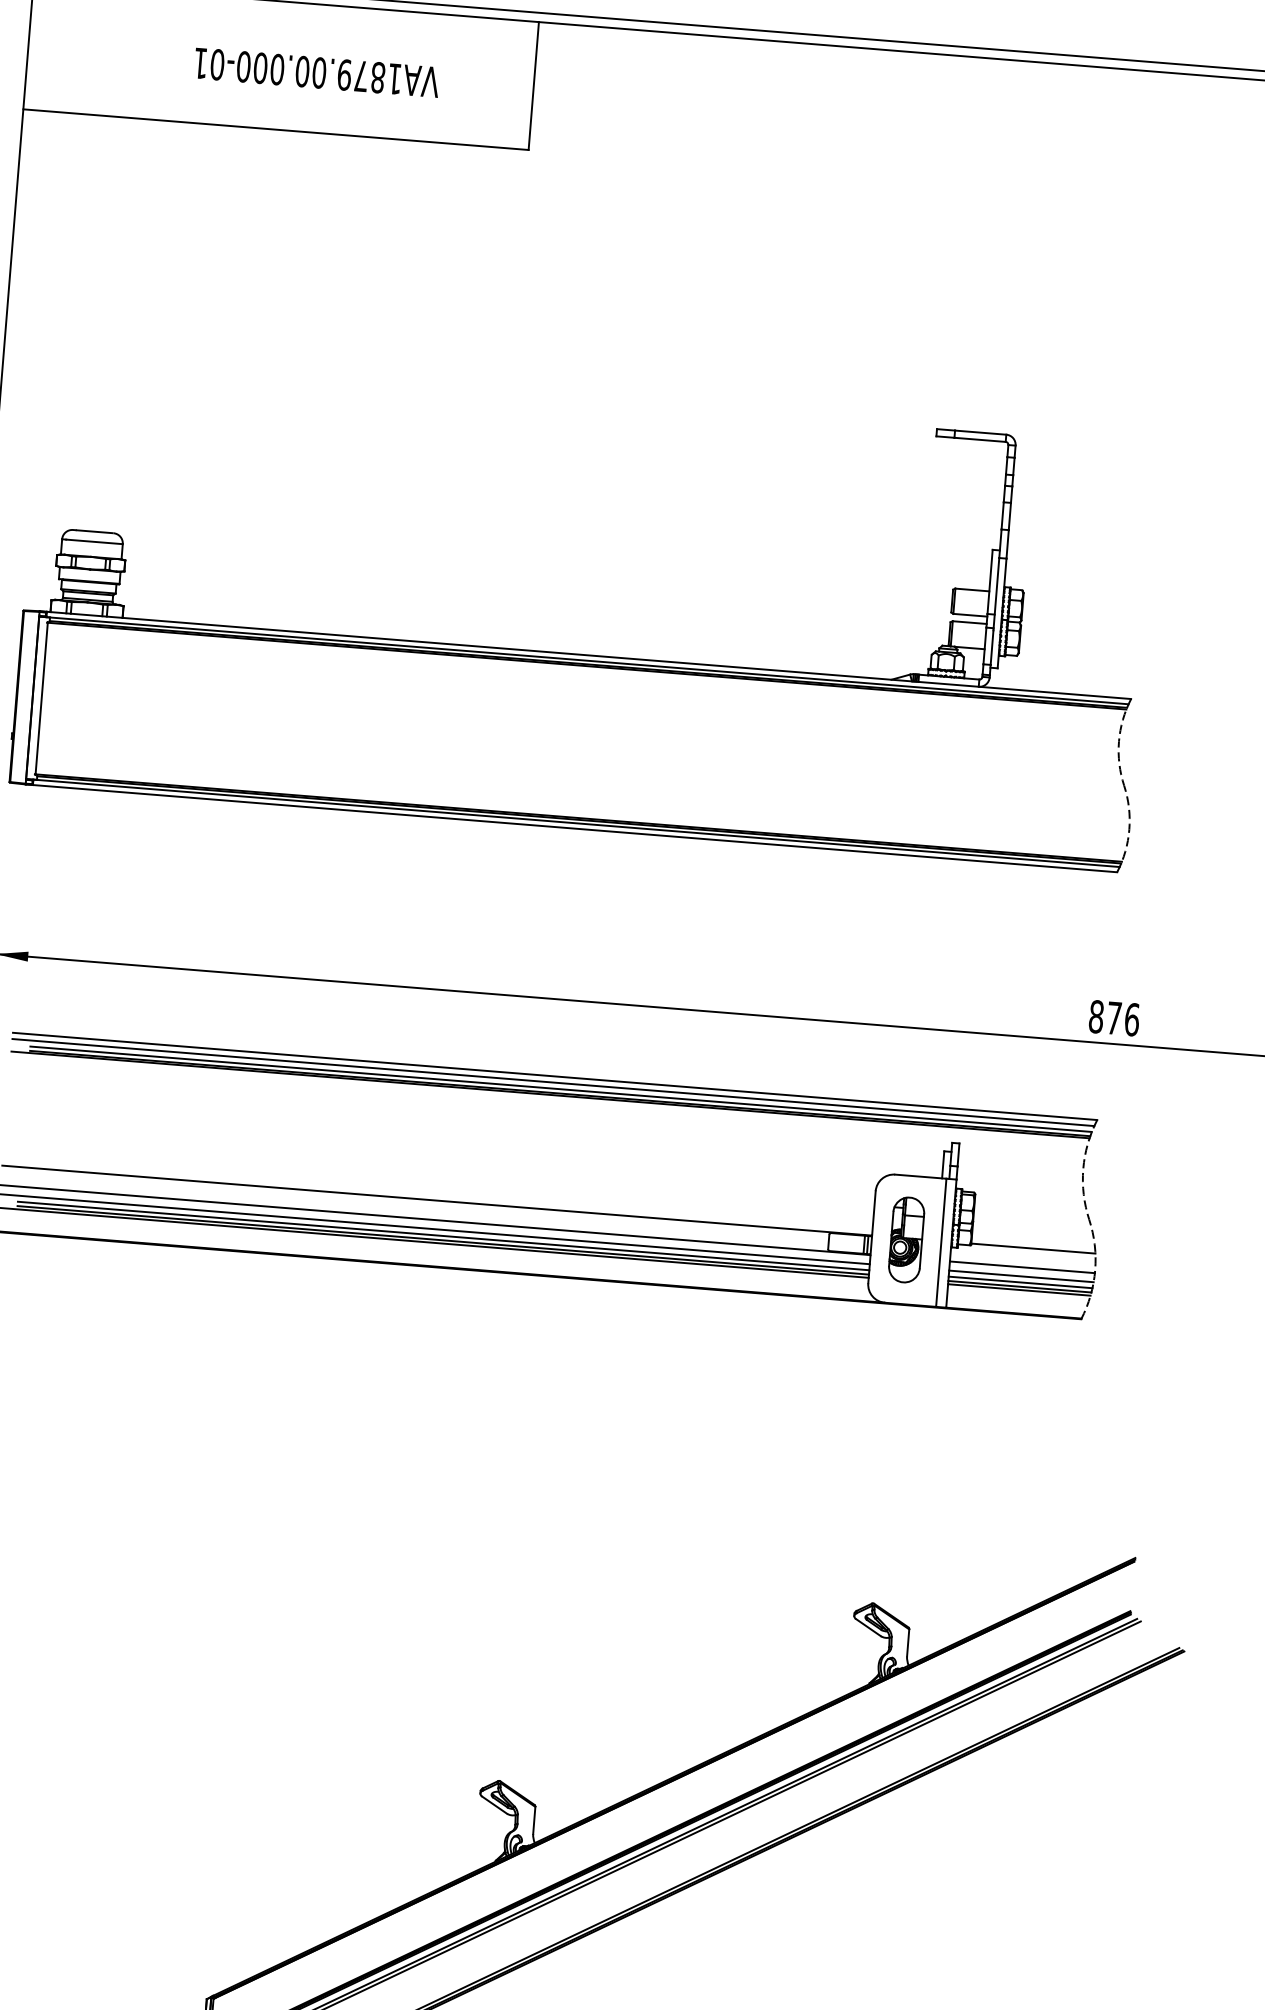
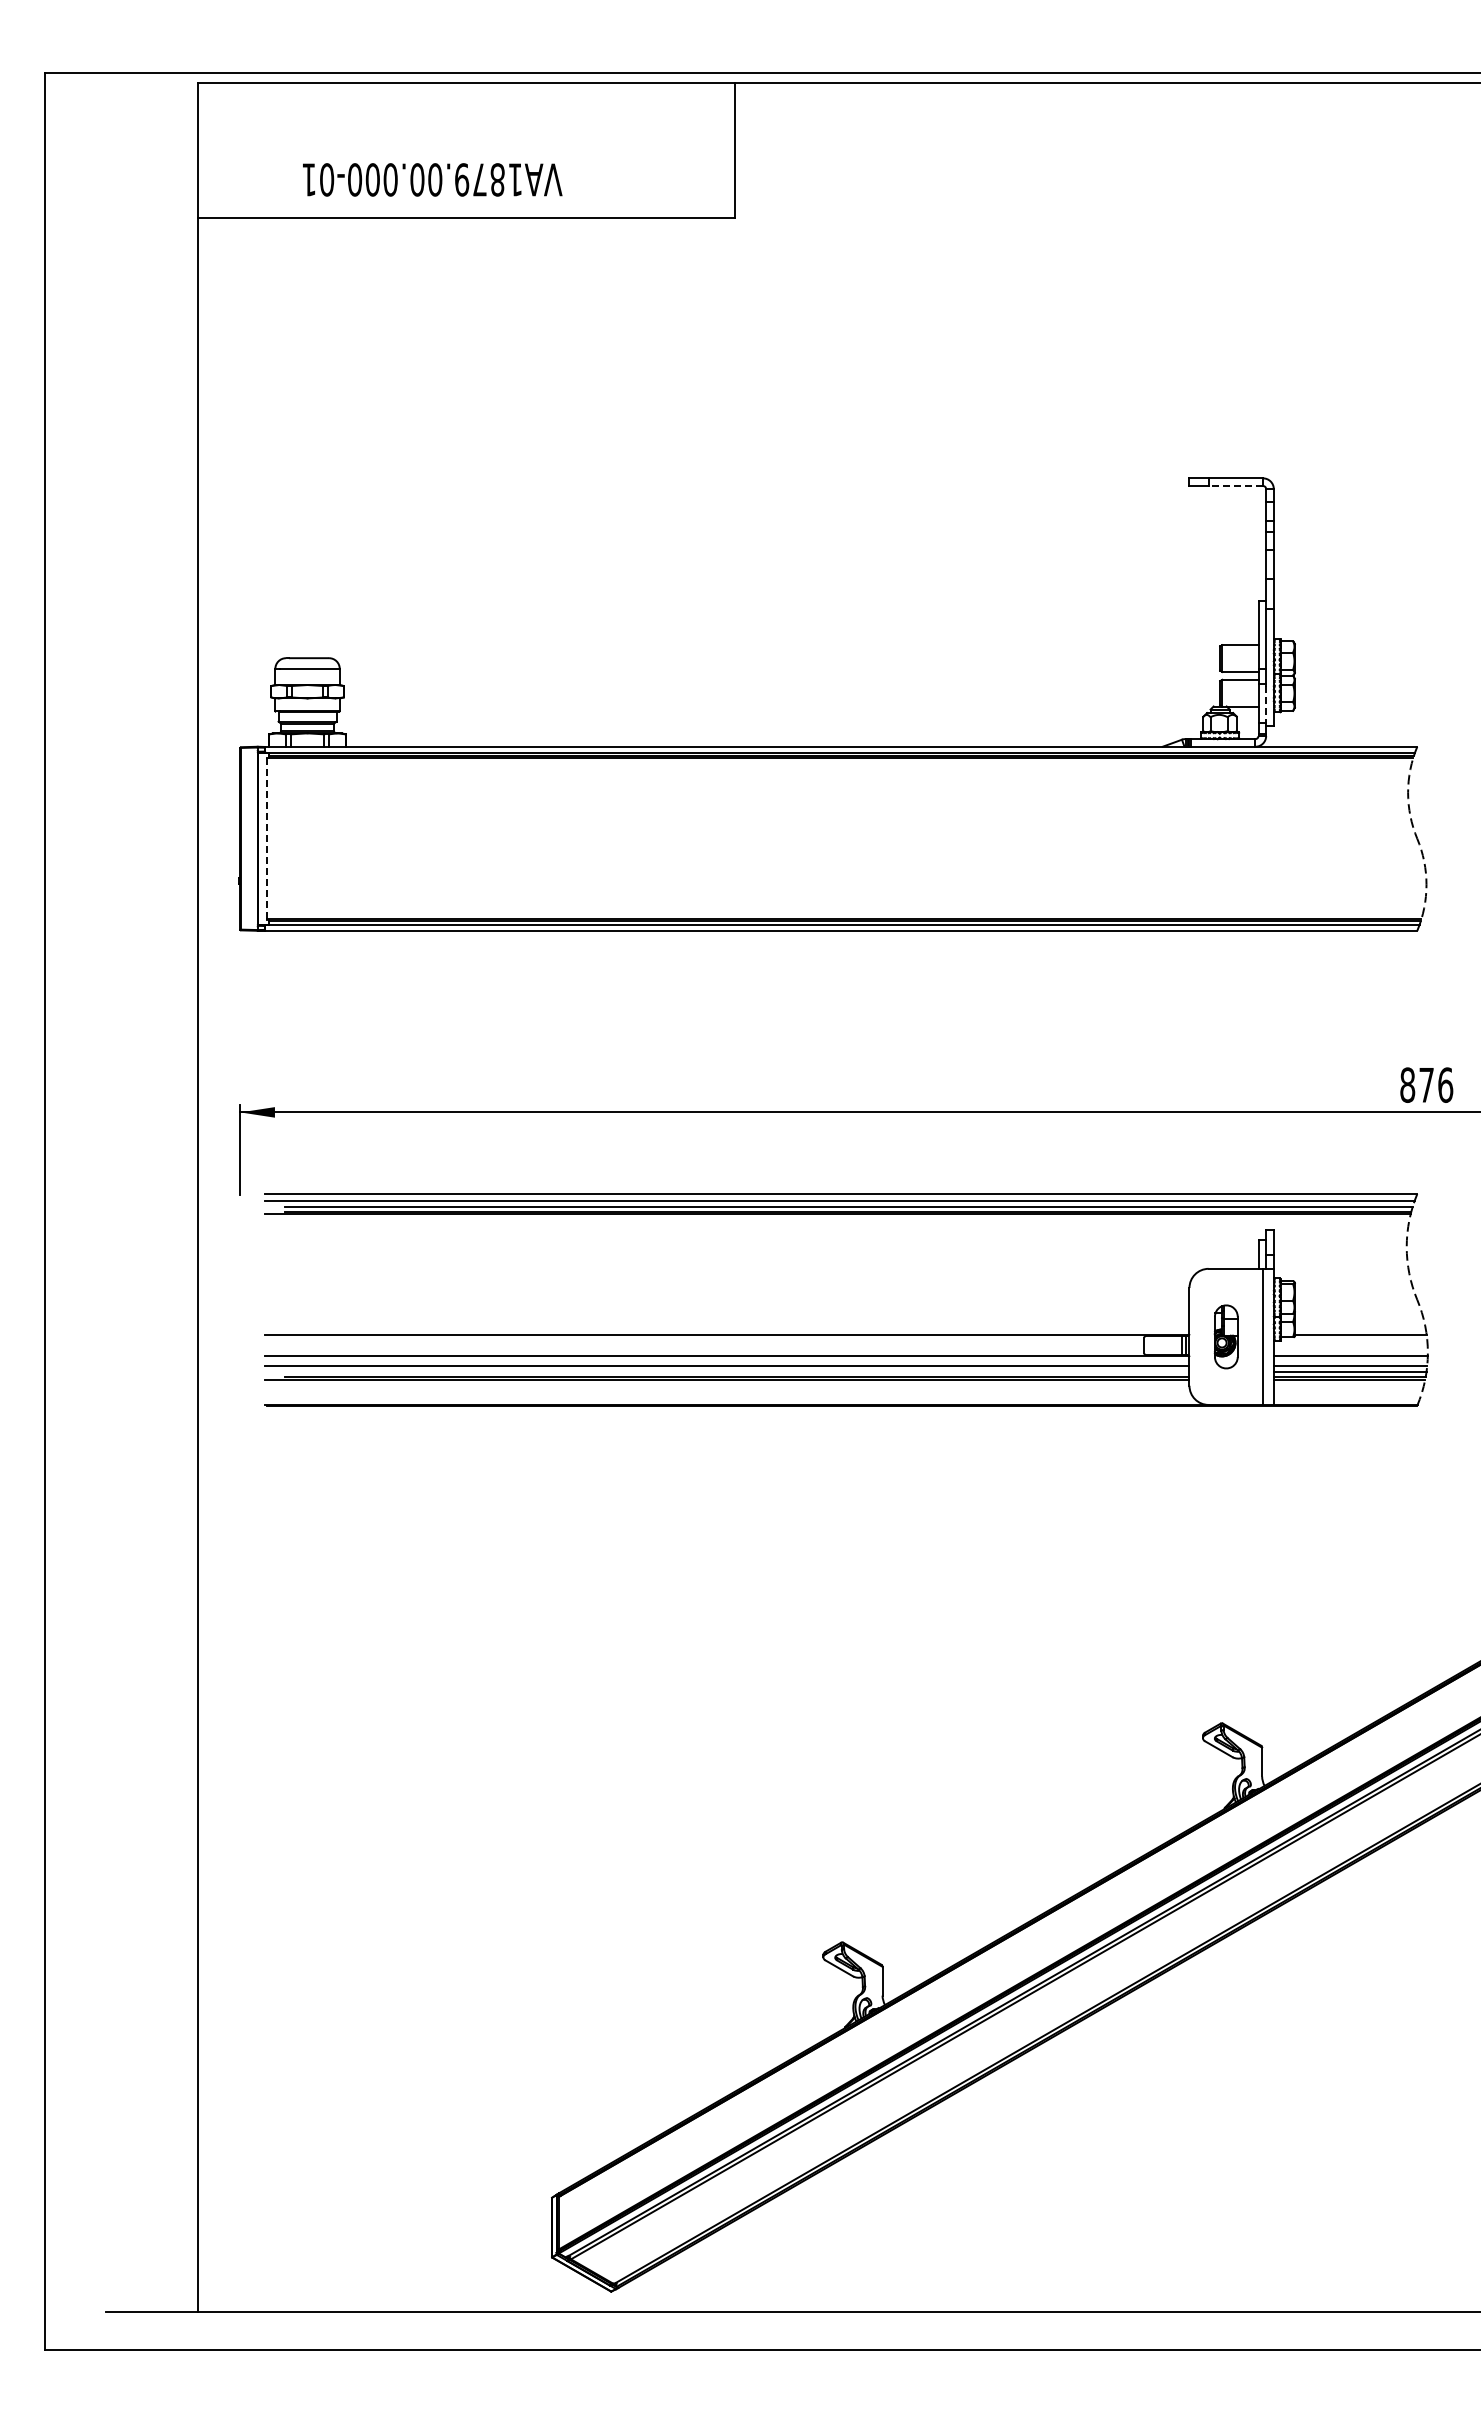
text: (316, 72) -> (432, 179), moved
line: (979, 440) -> (1235, 486), solid -> dashed
line: (992, 647) -> (1266, 704), solid -> dashed
line: (41, 698) -> (267, 838), solid -> dashed
line: (443, 1235) -> (736, 1371), removed
part: (906, 1239) -> (1226, 1336), size x0.7

